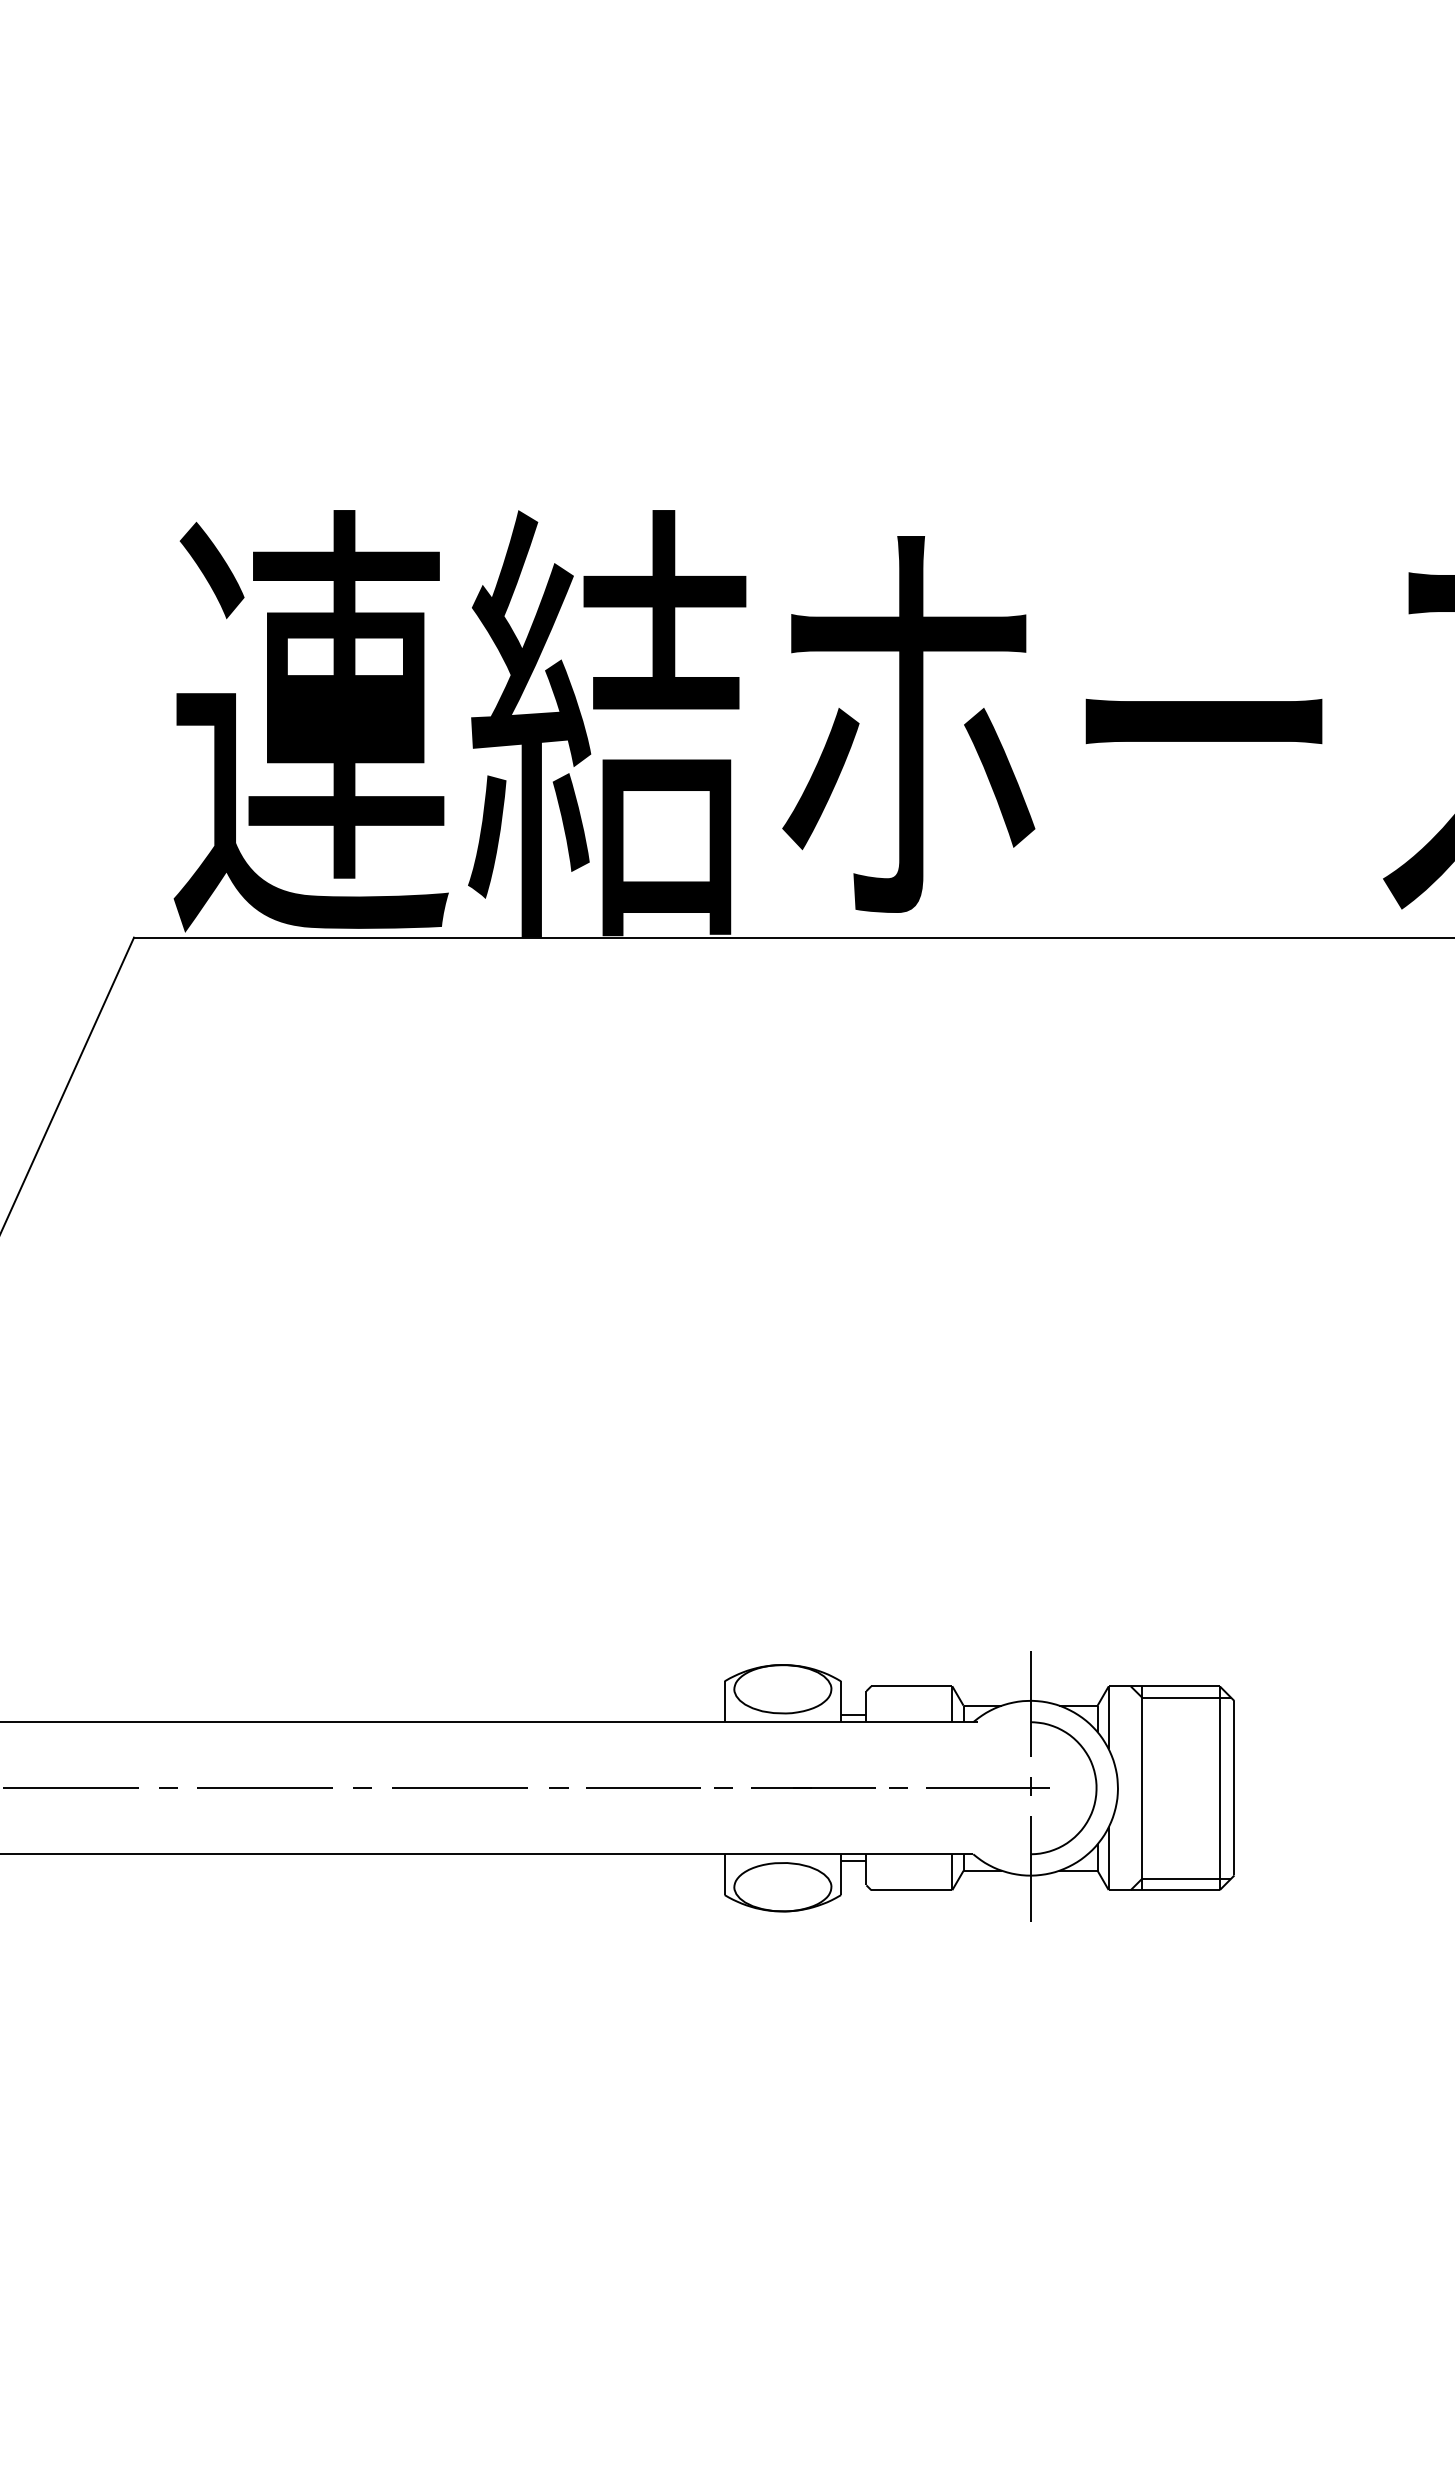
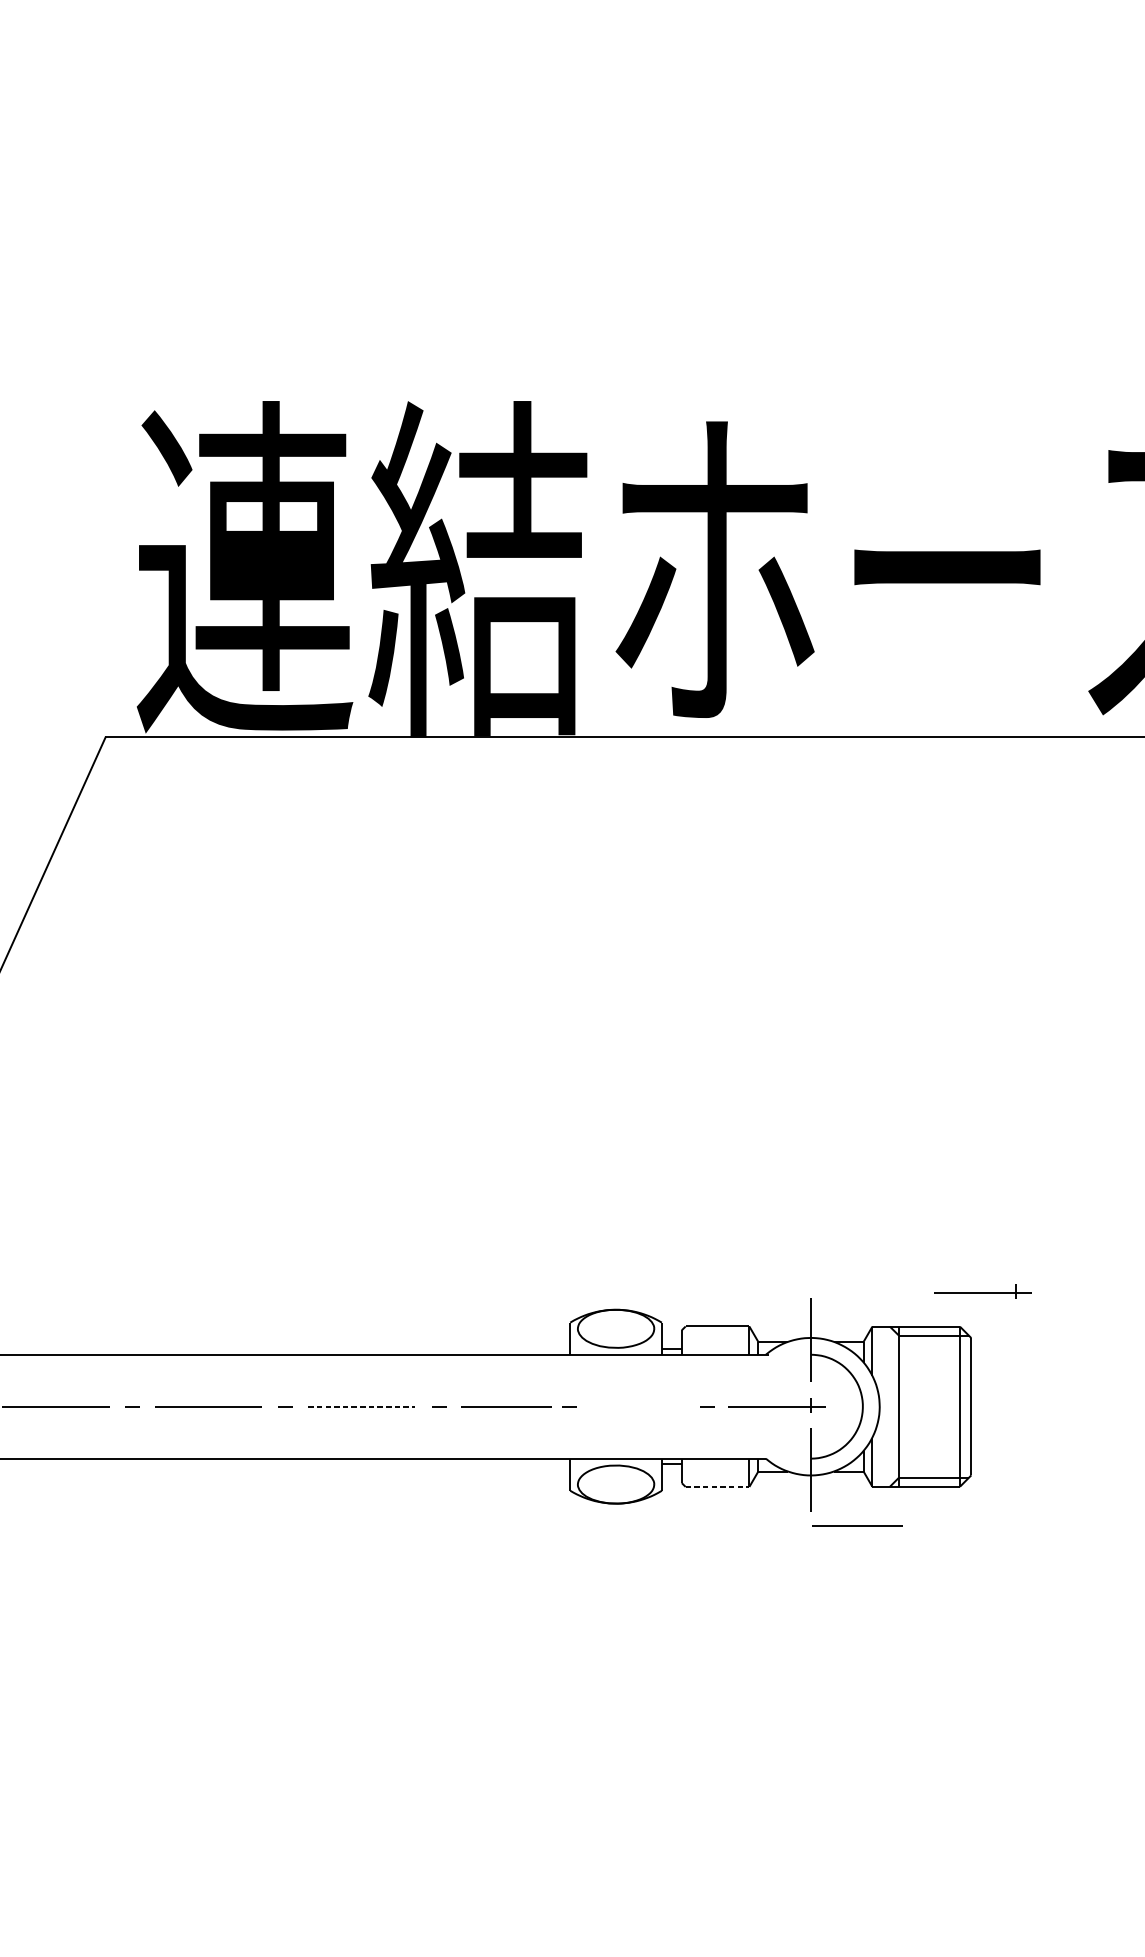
part: (1248, 1641) -> (982, 1291), added
line: (813, 1787) -> (640, 1406), removed
line: (459, 1788) -> (361, 1406), solid -> dashed
line: (912, 1890) -> (718, 1487), solid -> dashed
line: (1089, 1939) -> (857, 1525), added

